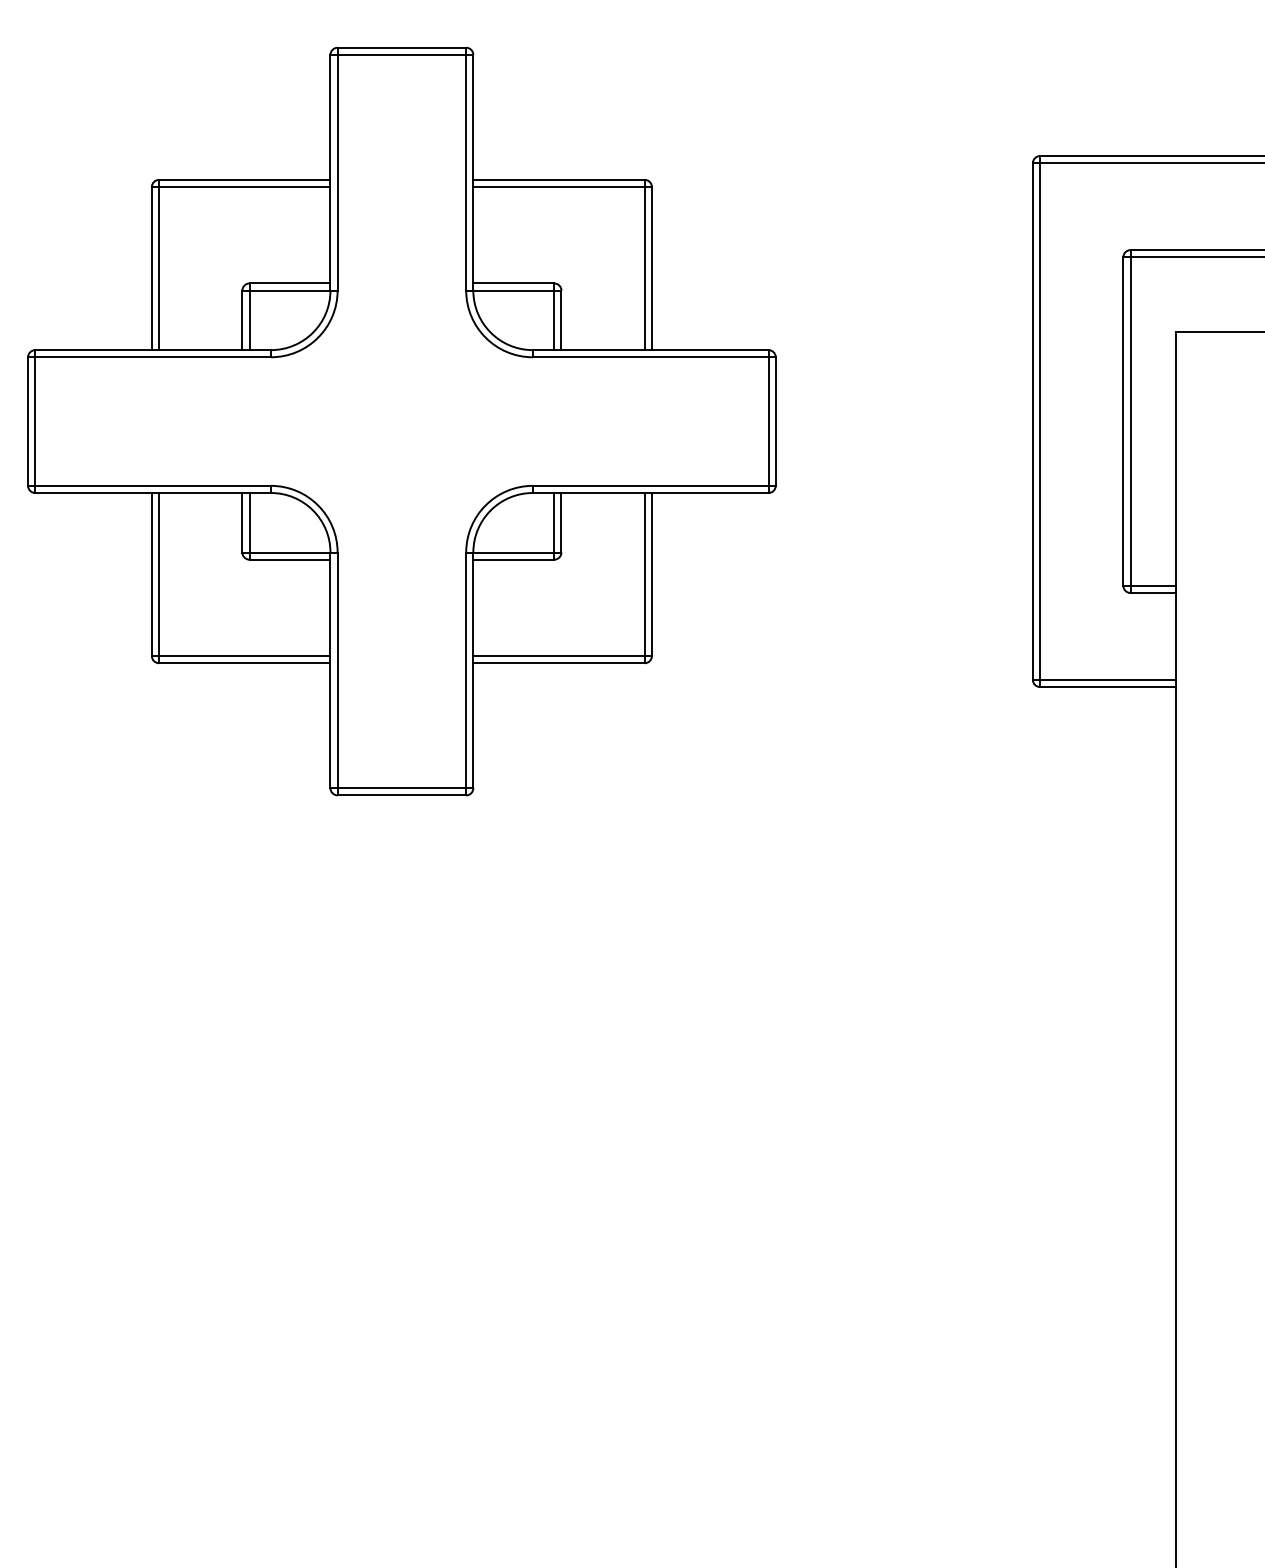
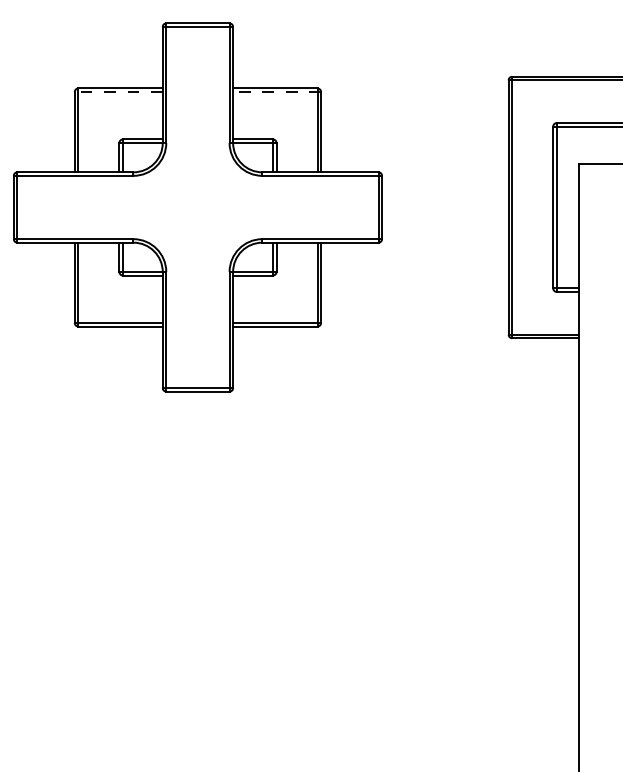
line: (240, 188) -> (118, 92), solid -> dashed
line: (563, 188) -> (277, 92), solid -> dashed

